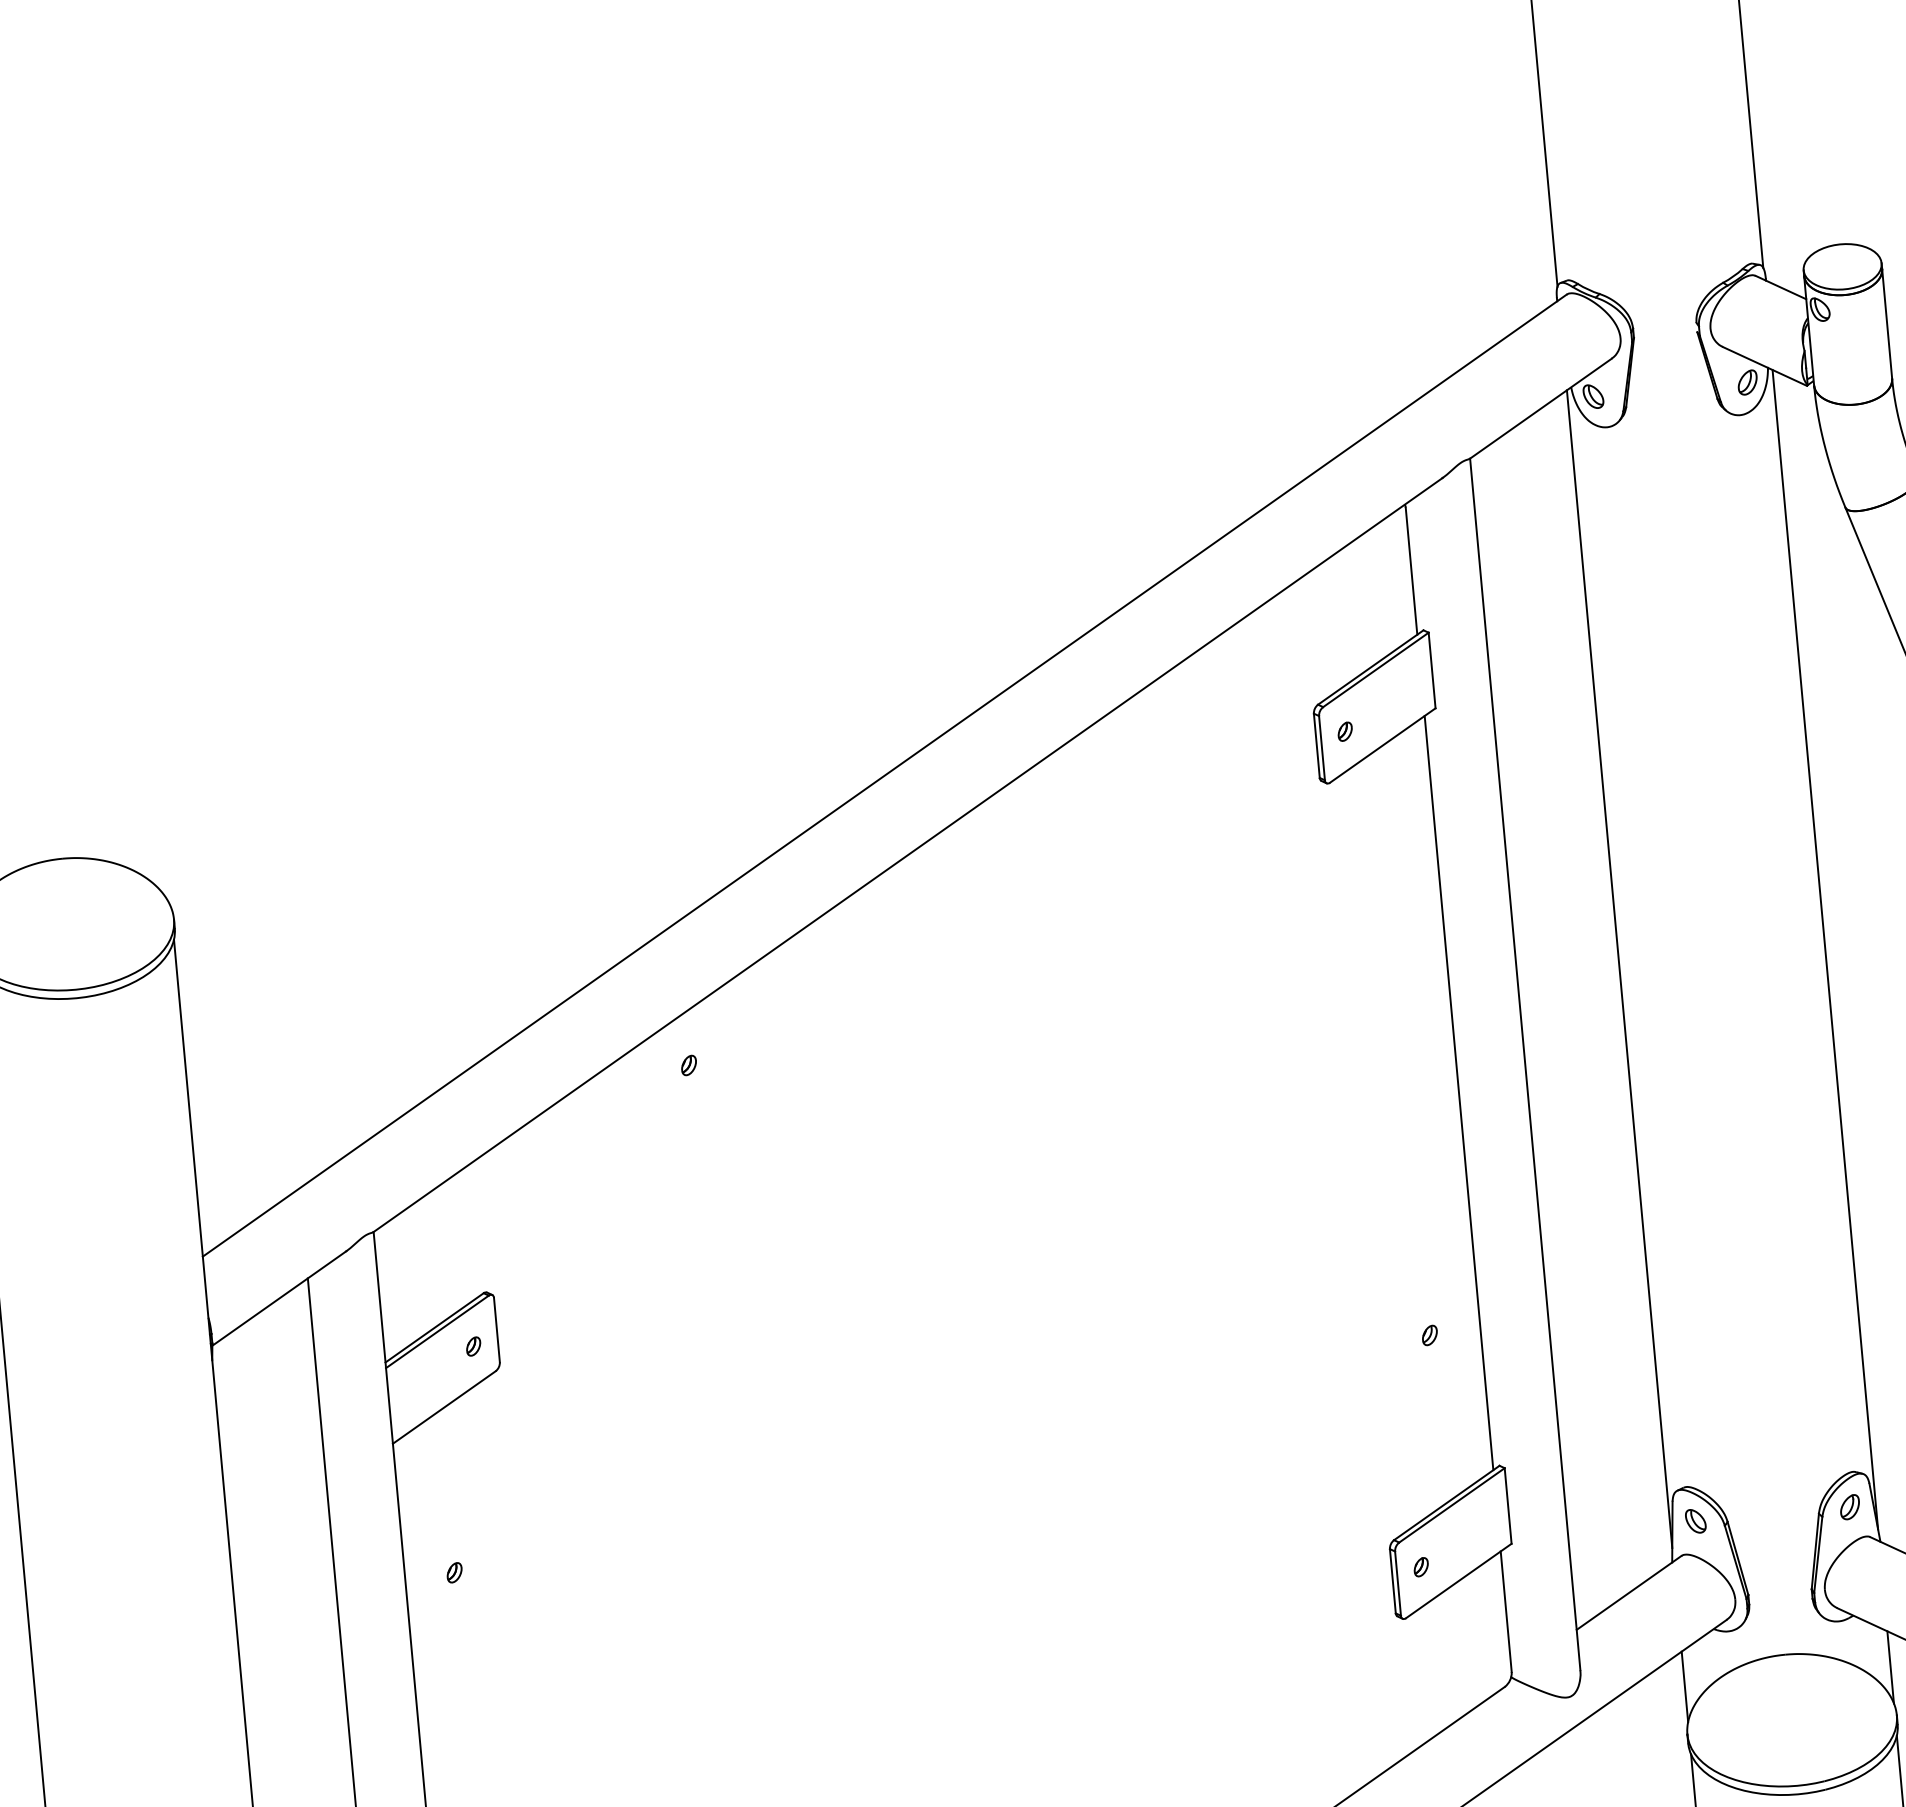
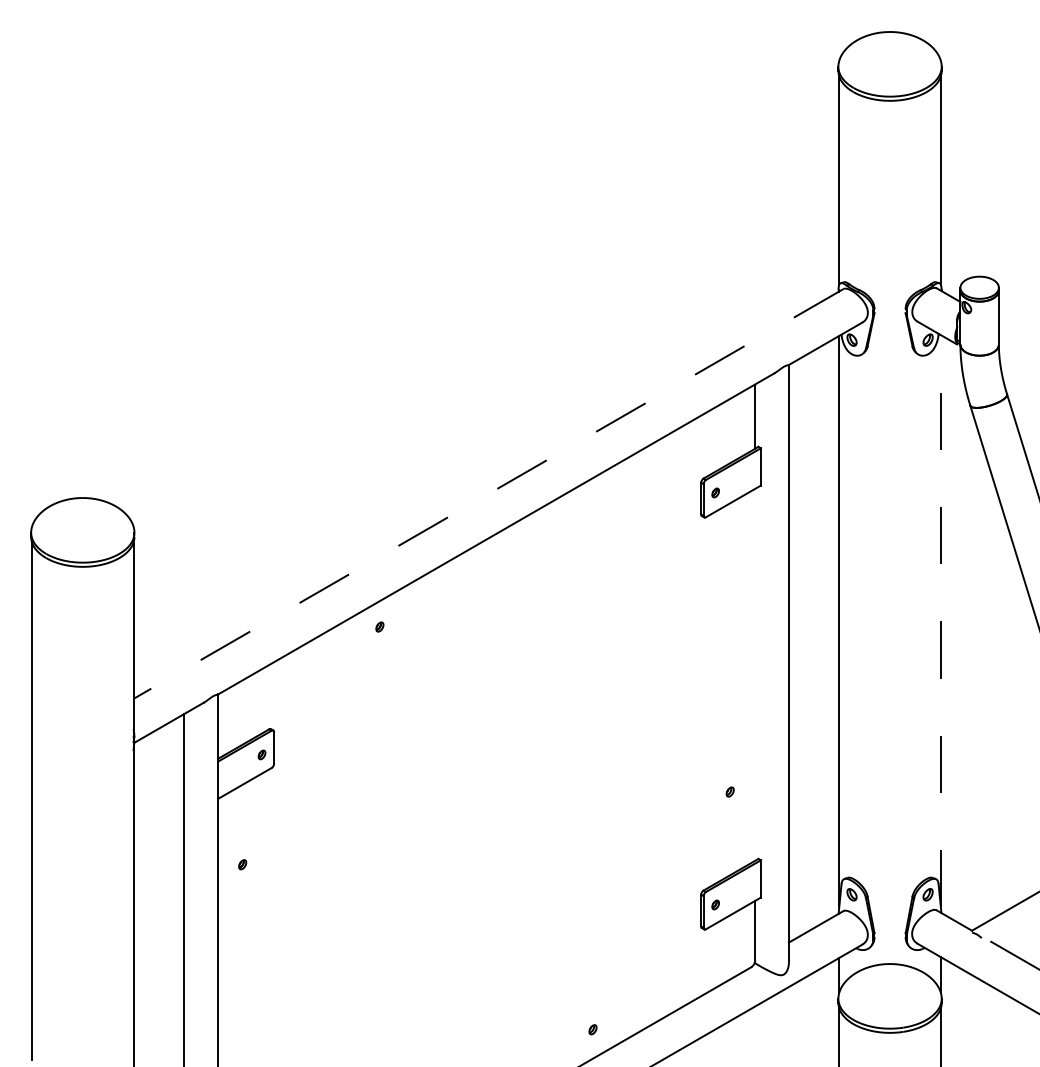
line: (884, 776) -> (488, 494), solid -> dashed
line: (1824, 948) -> (940, 620), solid -> dashed
line: (1459, 1092) -> (755, 674), removed

